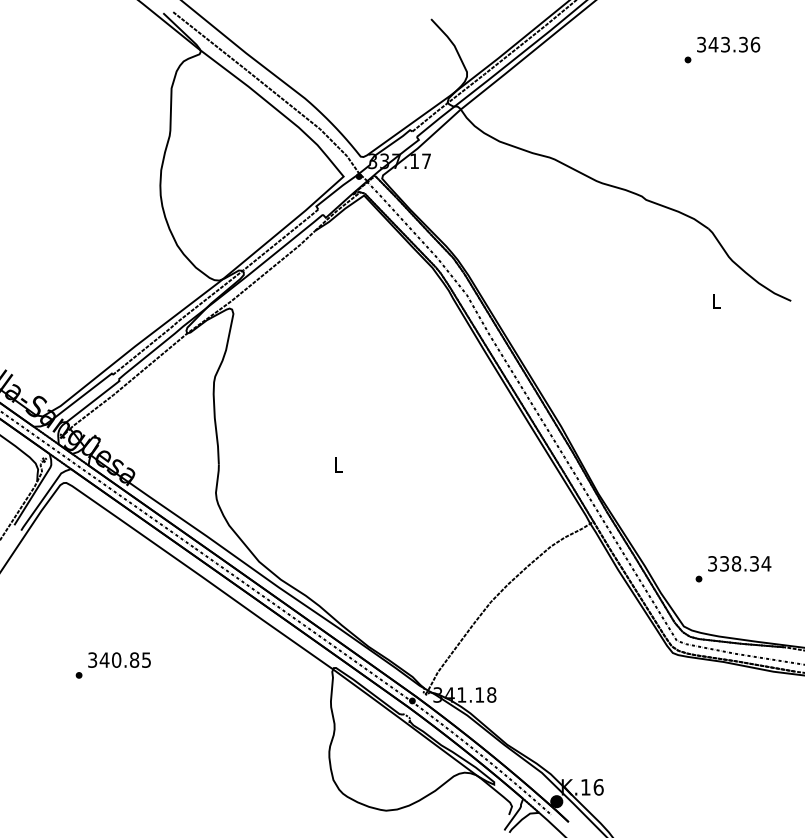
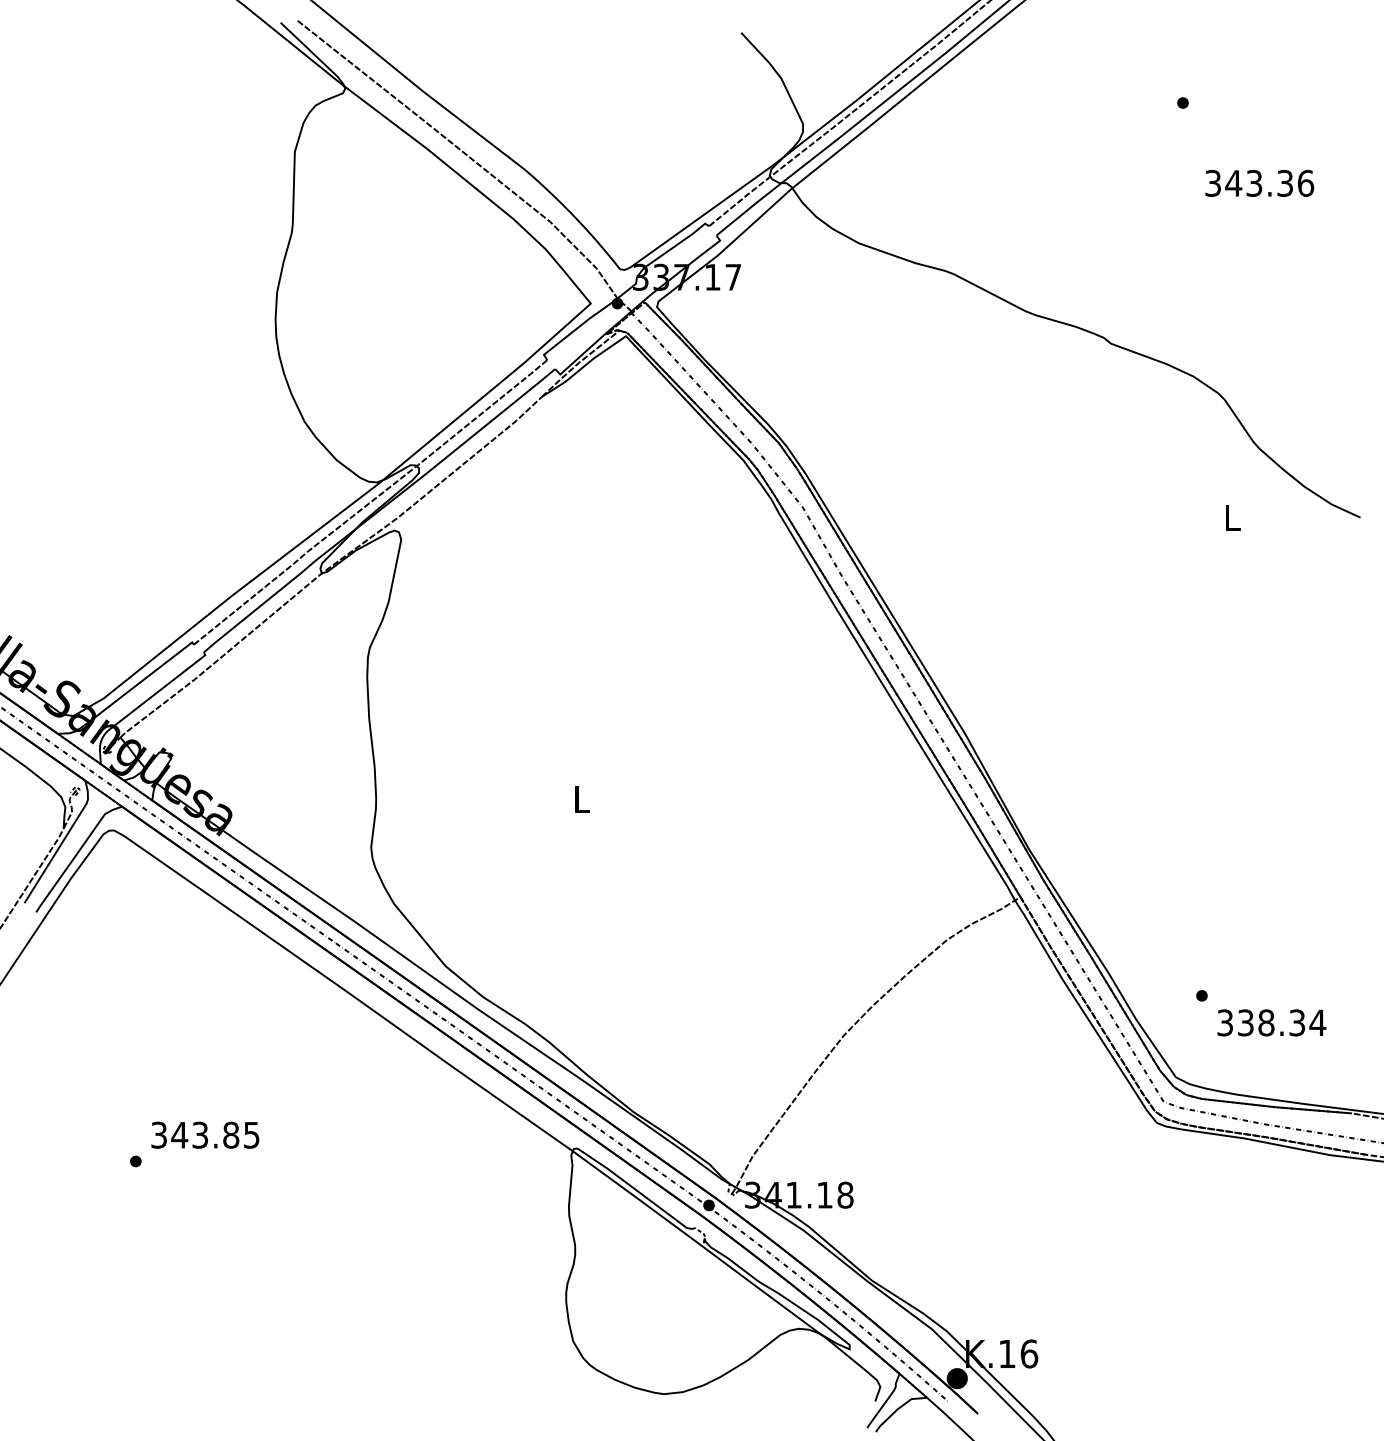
text: (728, 44) -> (1259, 183), moved
text: (739, 563) -> (1271, 1022), moved
text: (116, 659) -> (200, 1134), 340.85 -> 343.85

